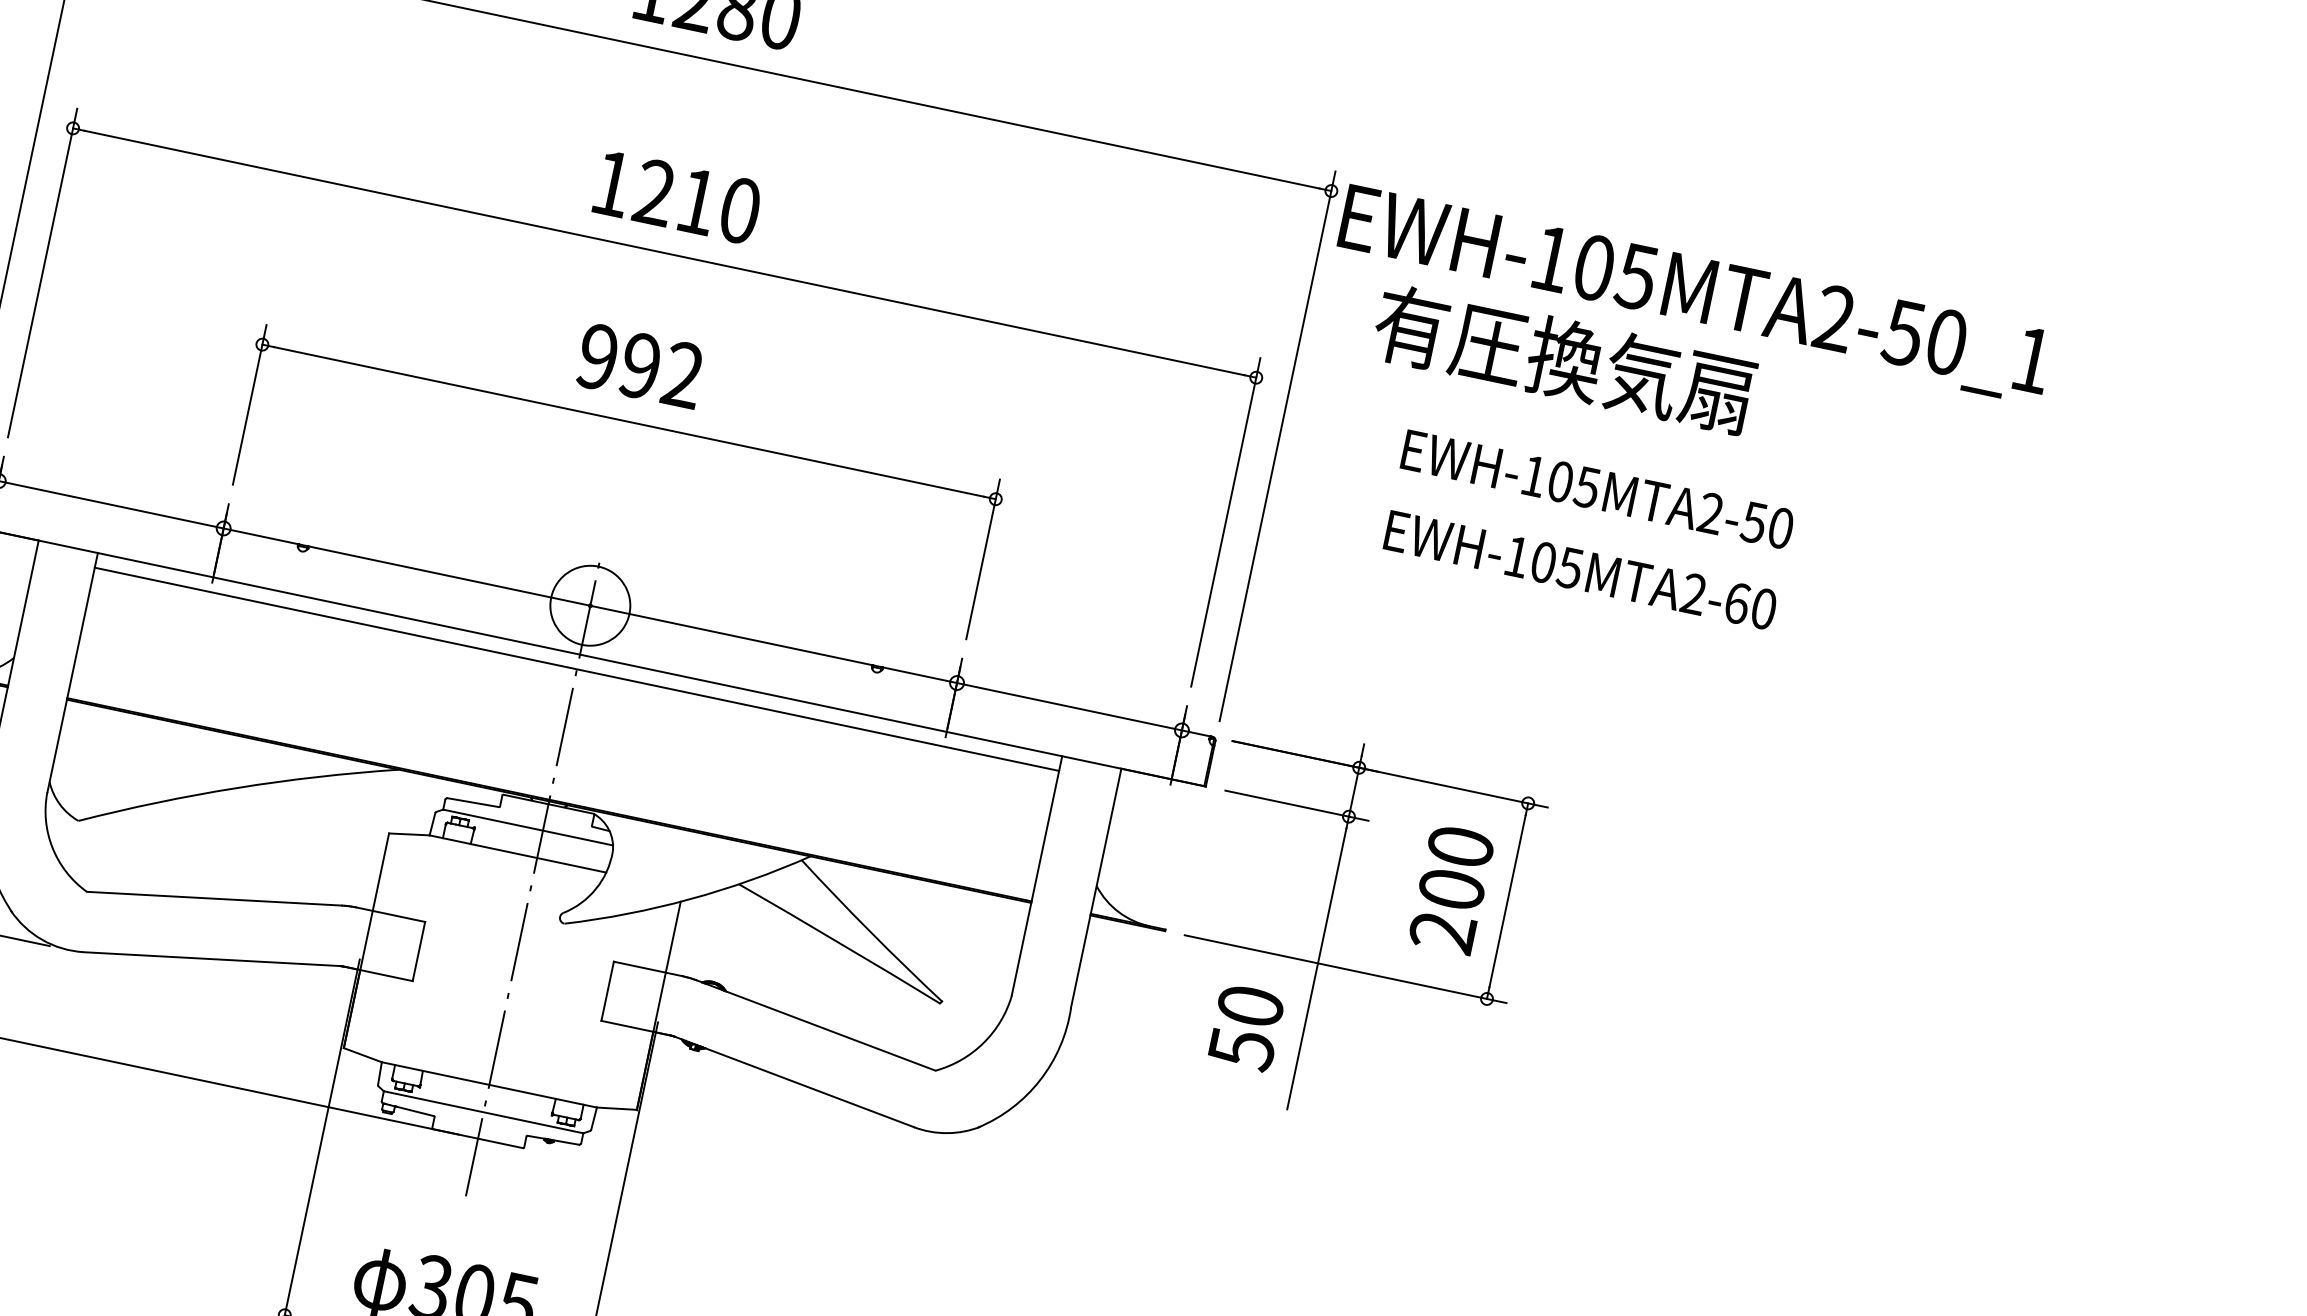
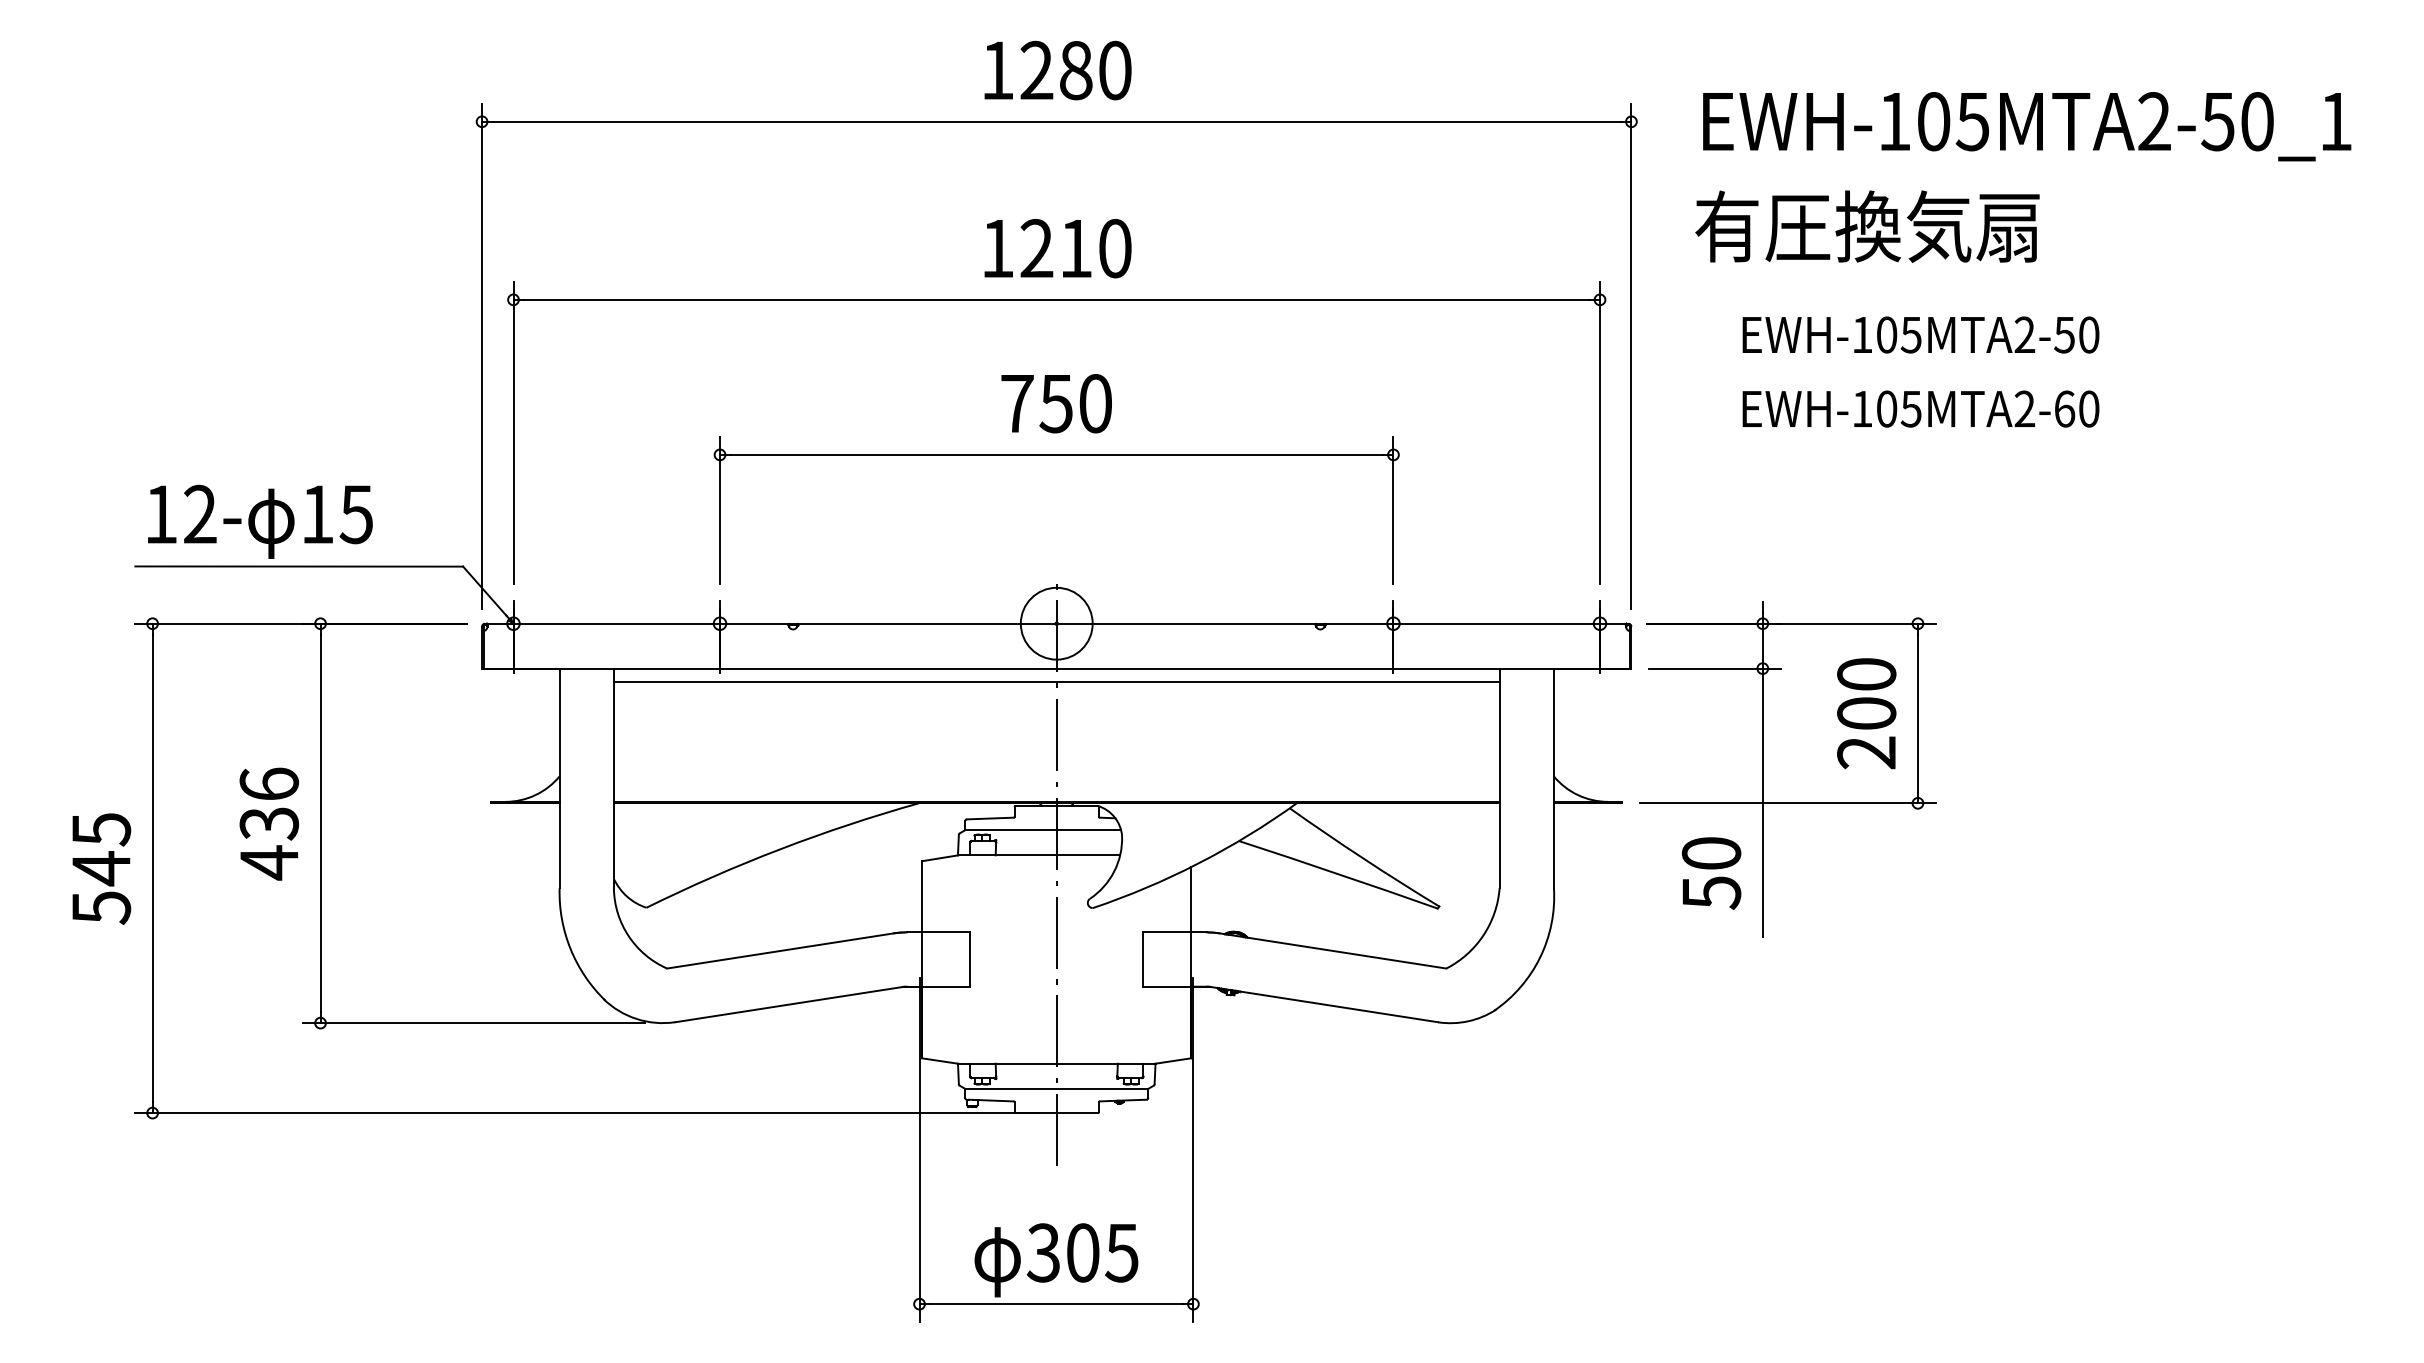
text: (1695, 294) -> (2027, 126), moved
text: (640, 365) -> (1056, 403), 992 -> 750

